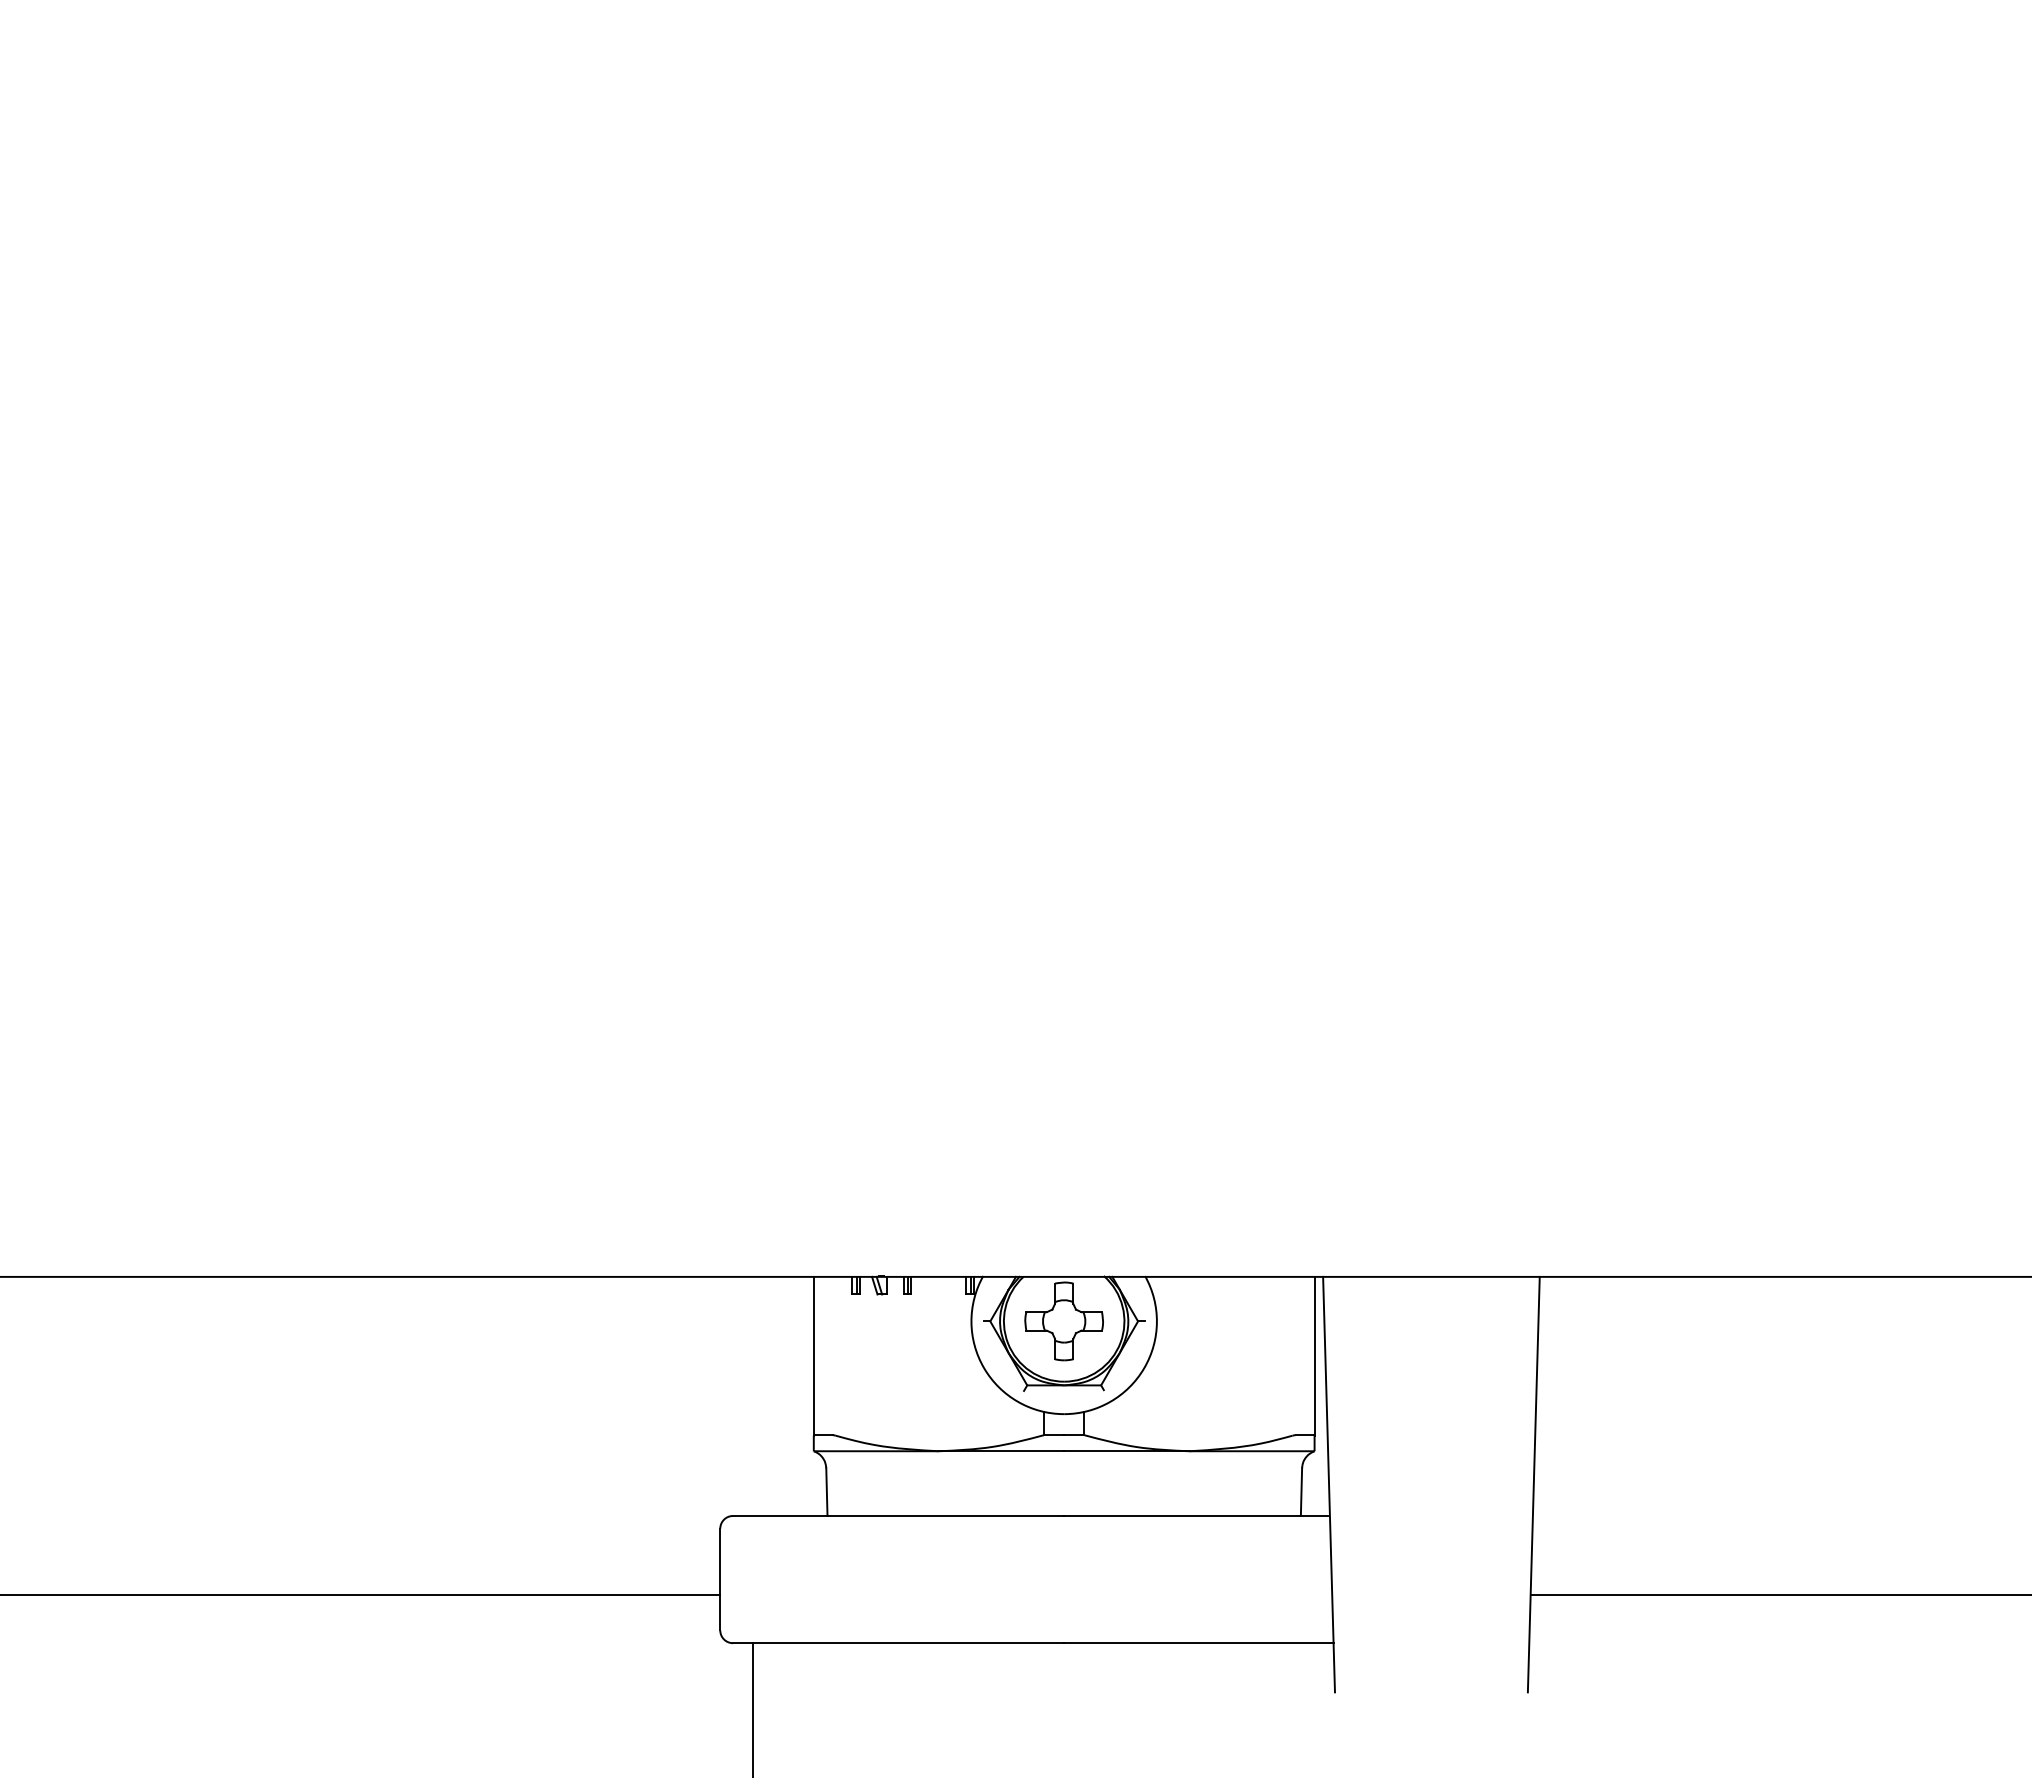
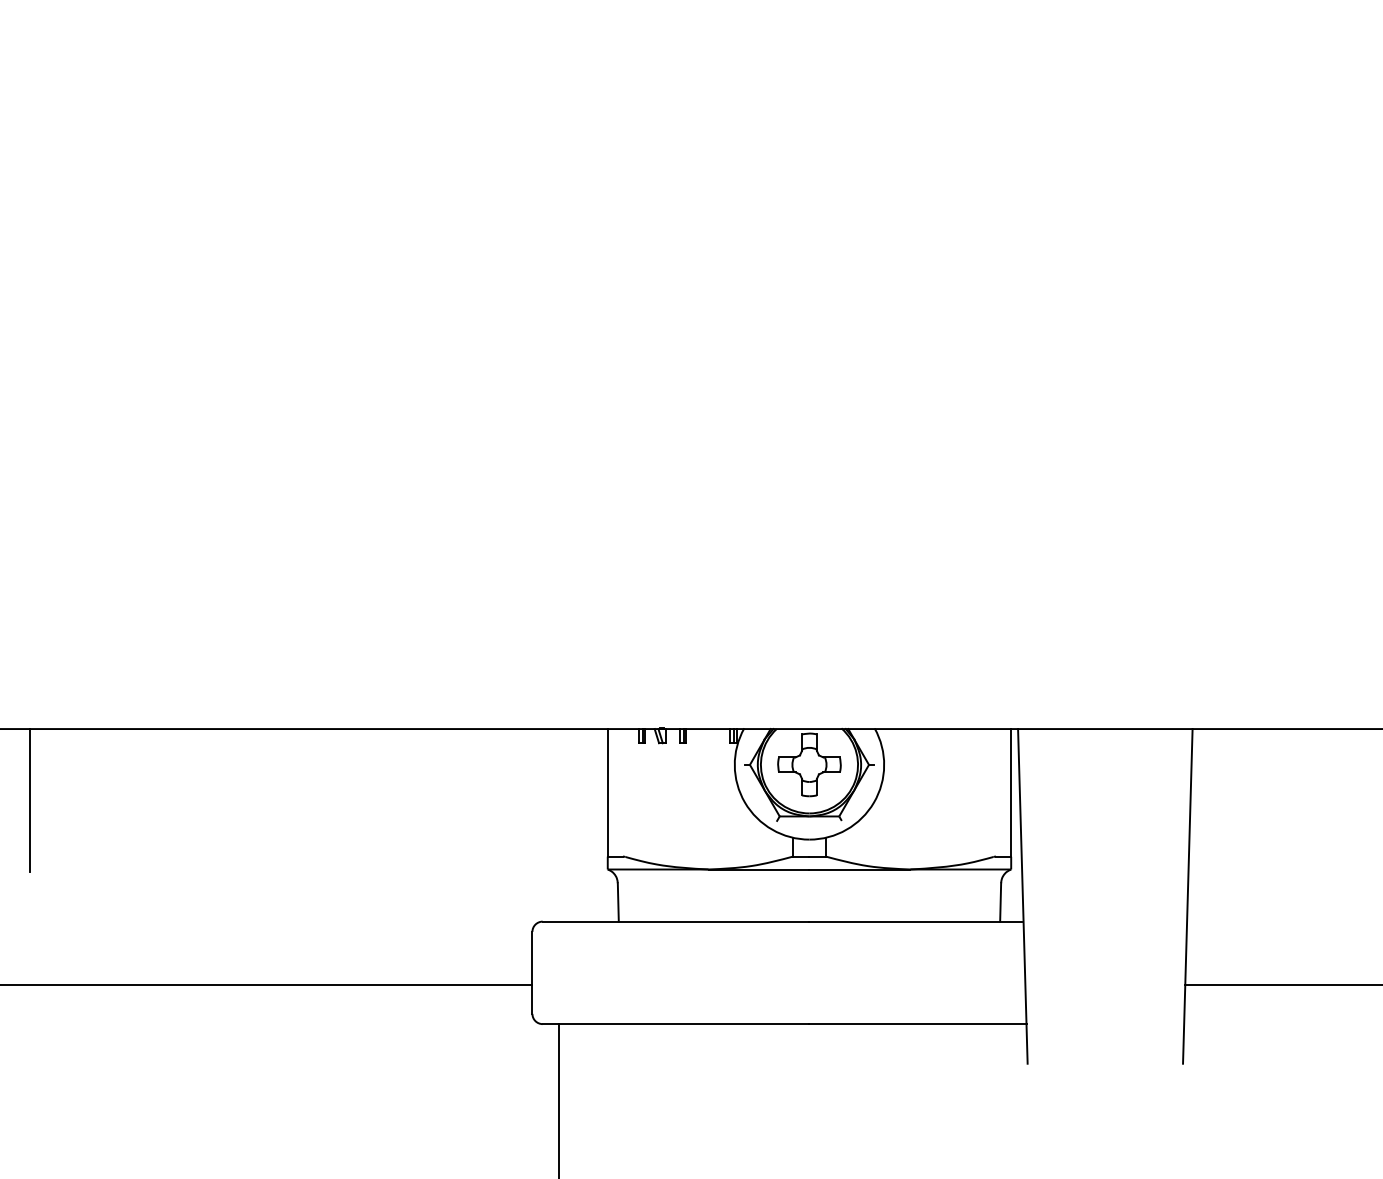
line: (96, 1365) -> (29, 800), added

